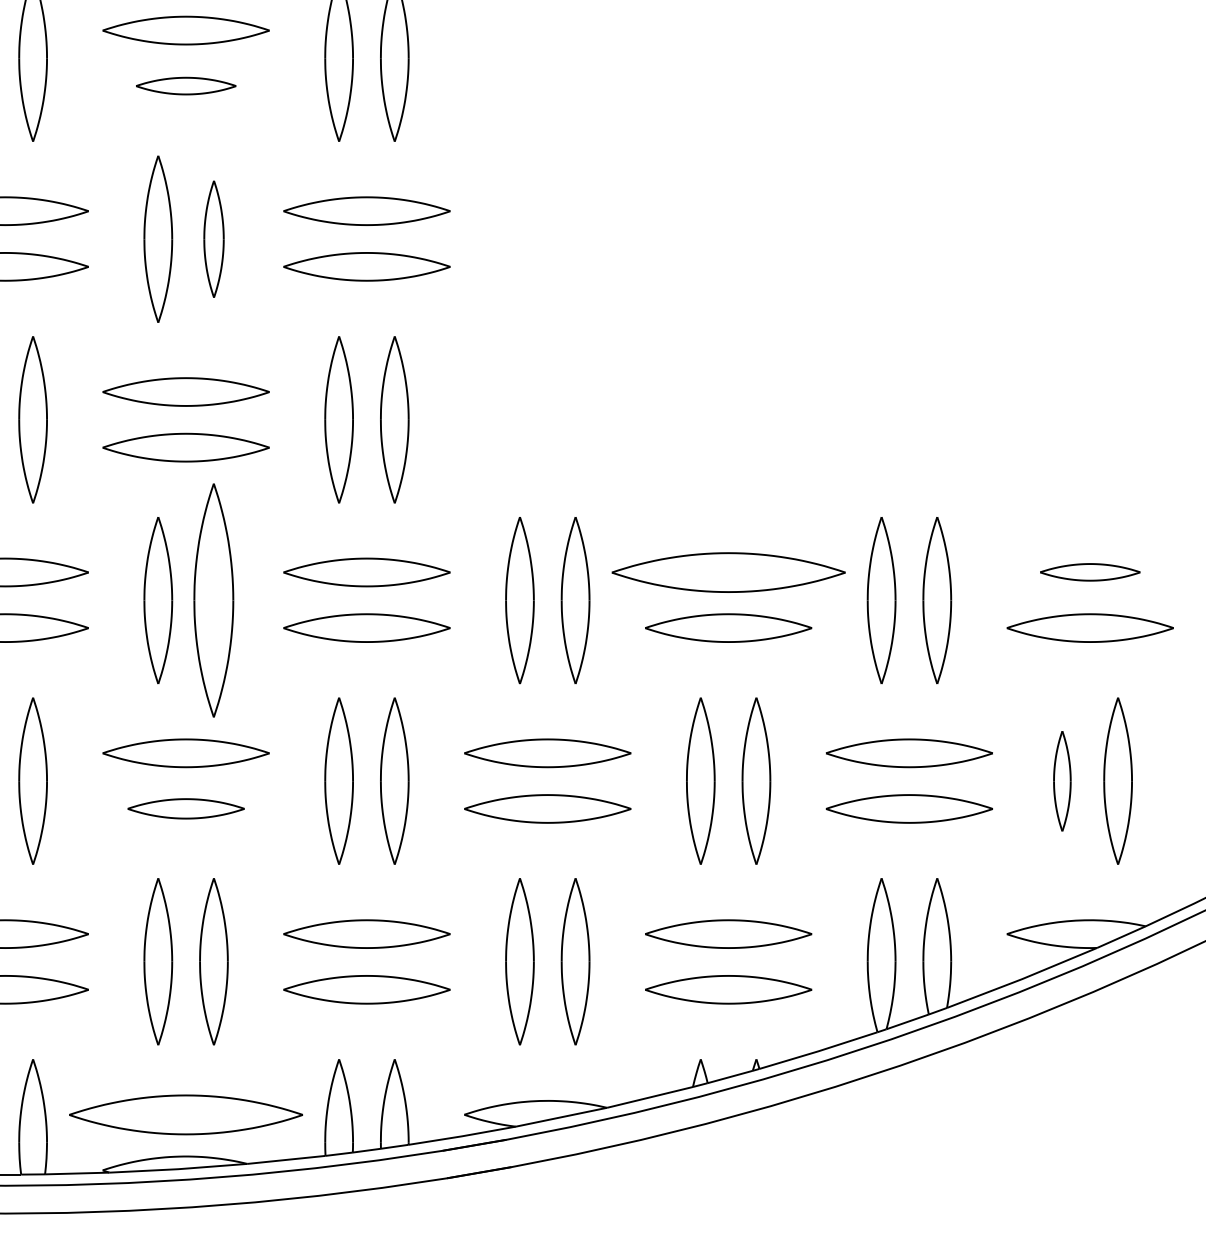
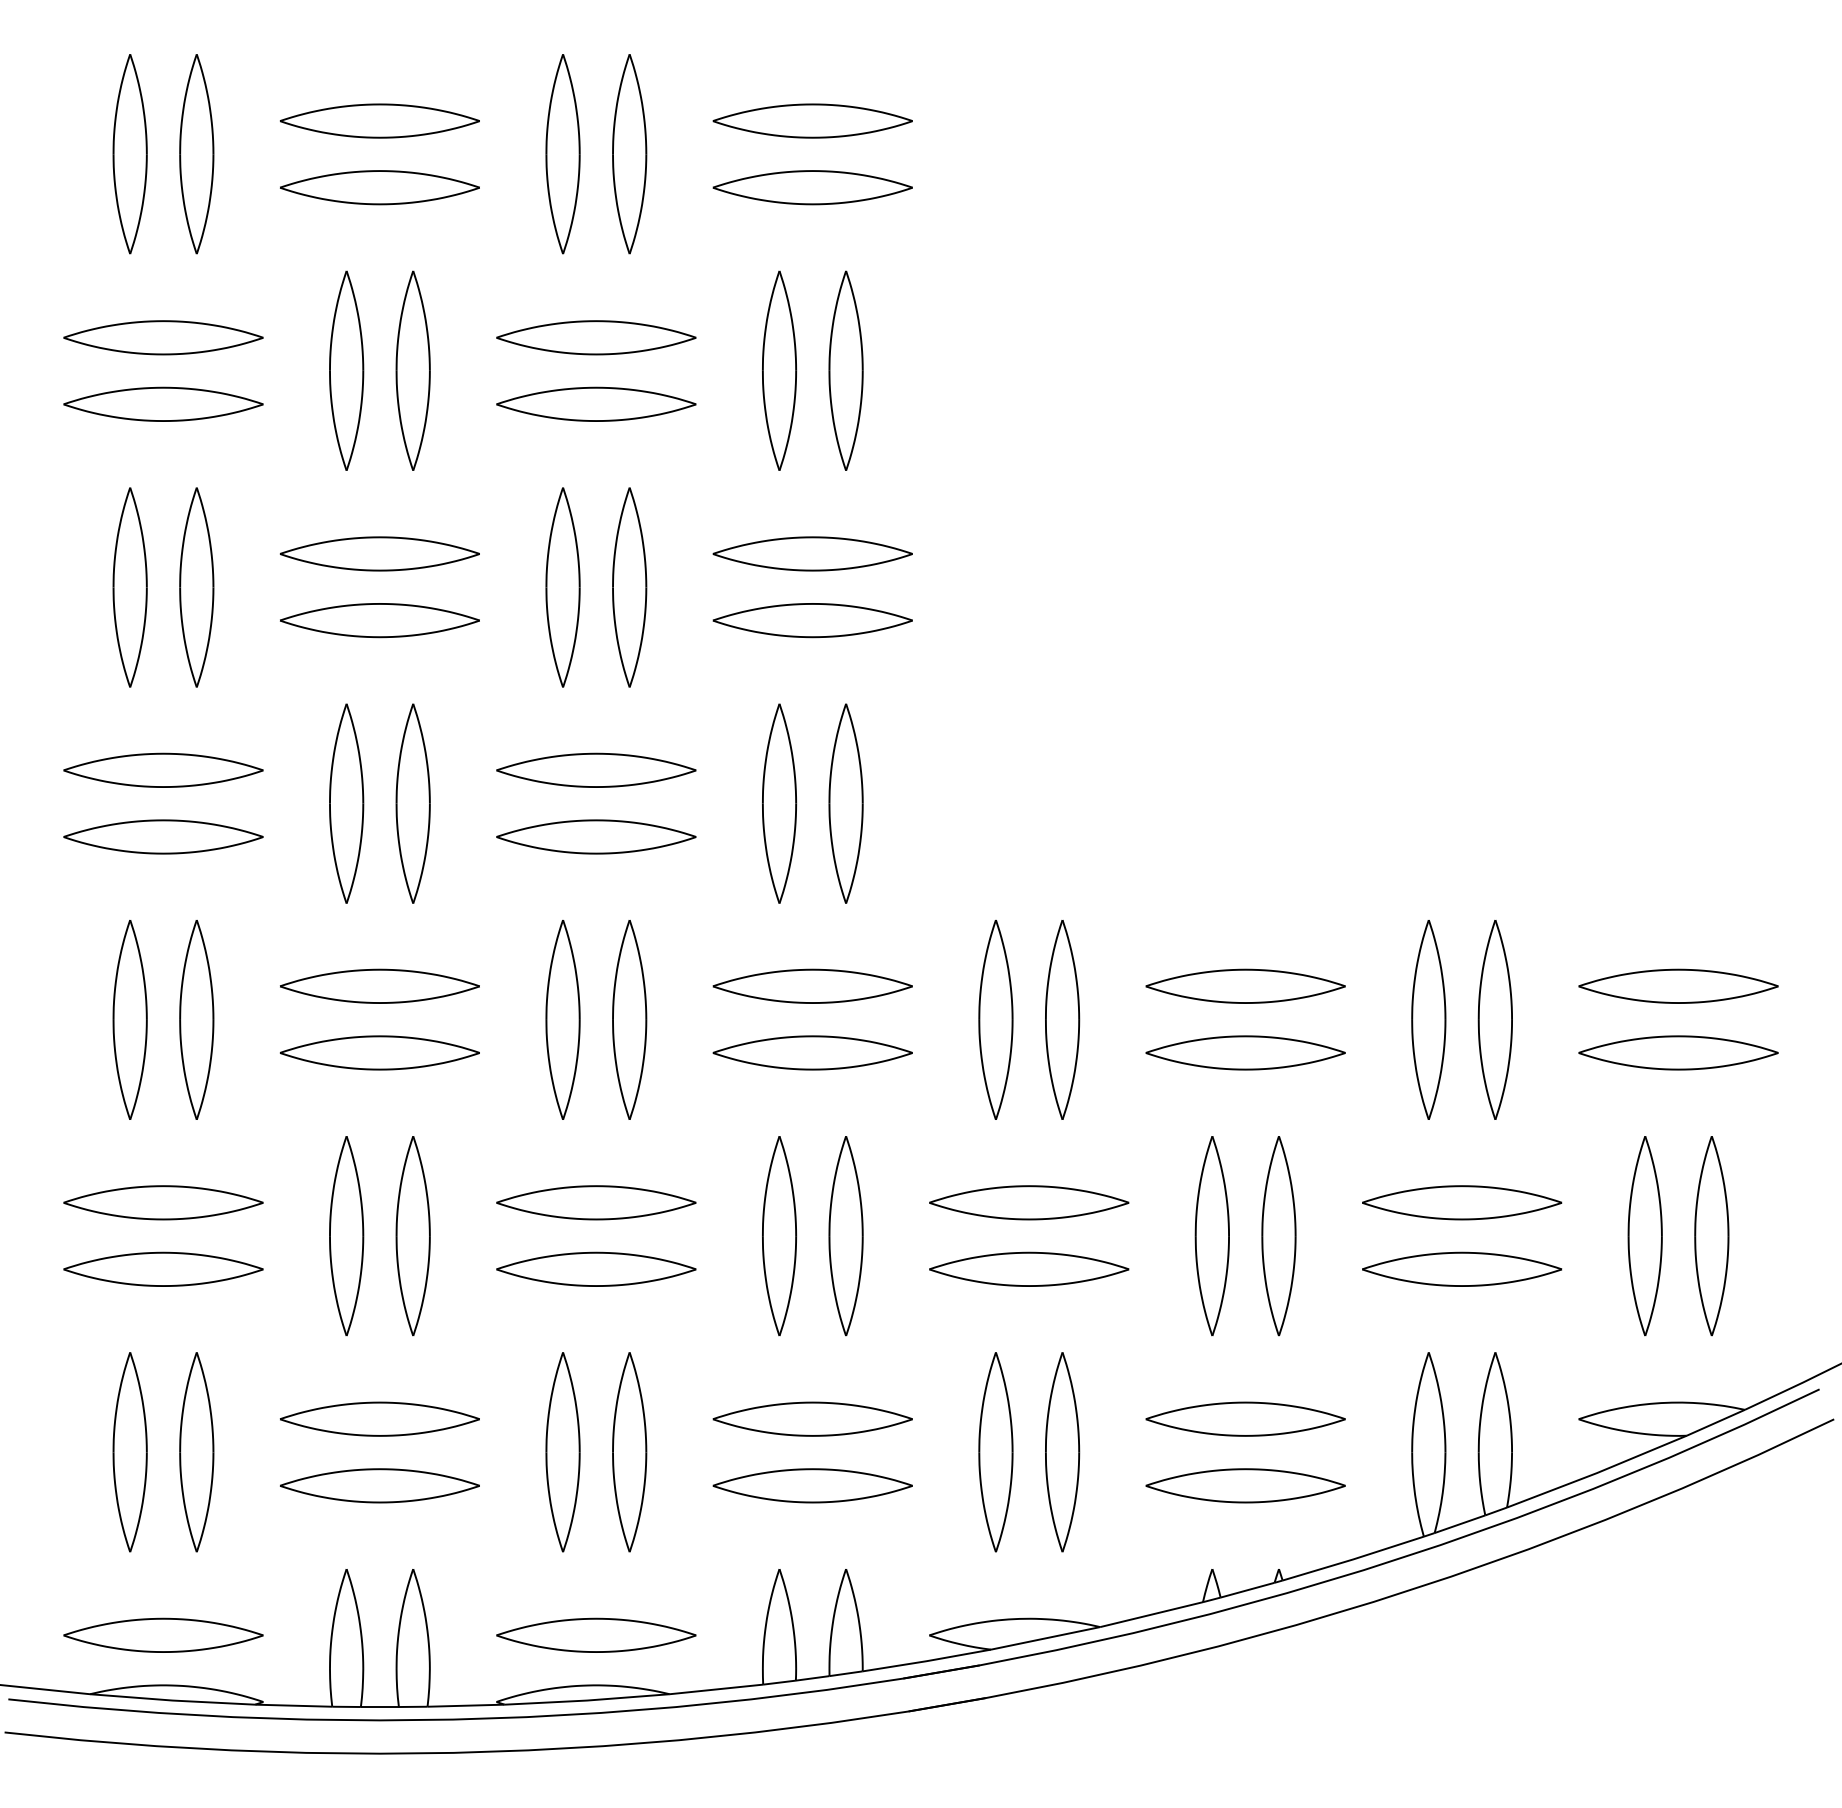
part: (186, 85) -> (596, 403), size x1.67
part: (213, 239) -> (629, 587), size x1.43
part: (728, 571) -> (1245, 985), size x0.71
part: (1090, 571) -> (1678, 985), size x1.67
part: (213, 600) -> (629, 1019), size x0.71
part: (1061, 781) -> (1644, 1236), size x1.67
part: (186, 808) -> (596, 1268), size x1.43
part: (186, 1114) -> (596, 1634), size x0.71

